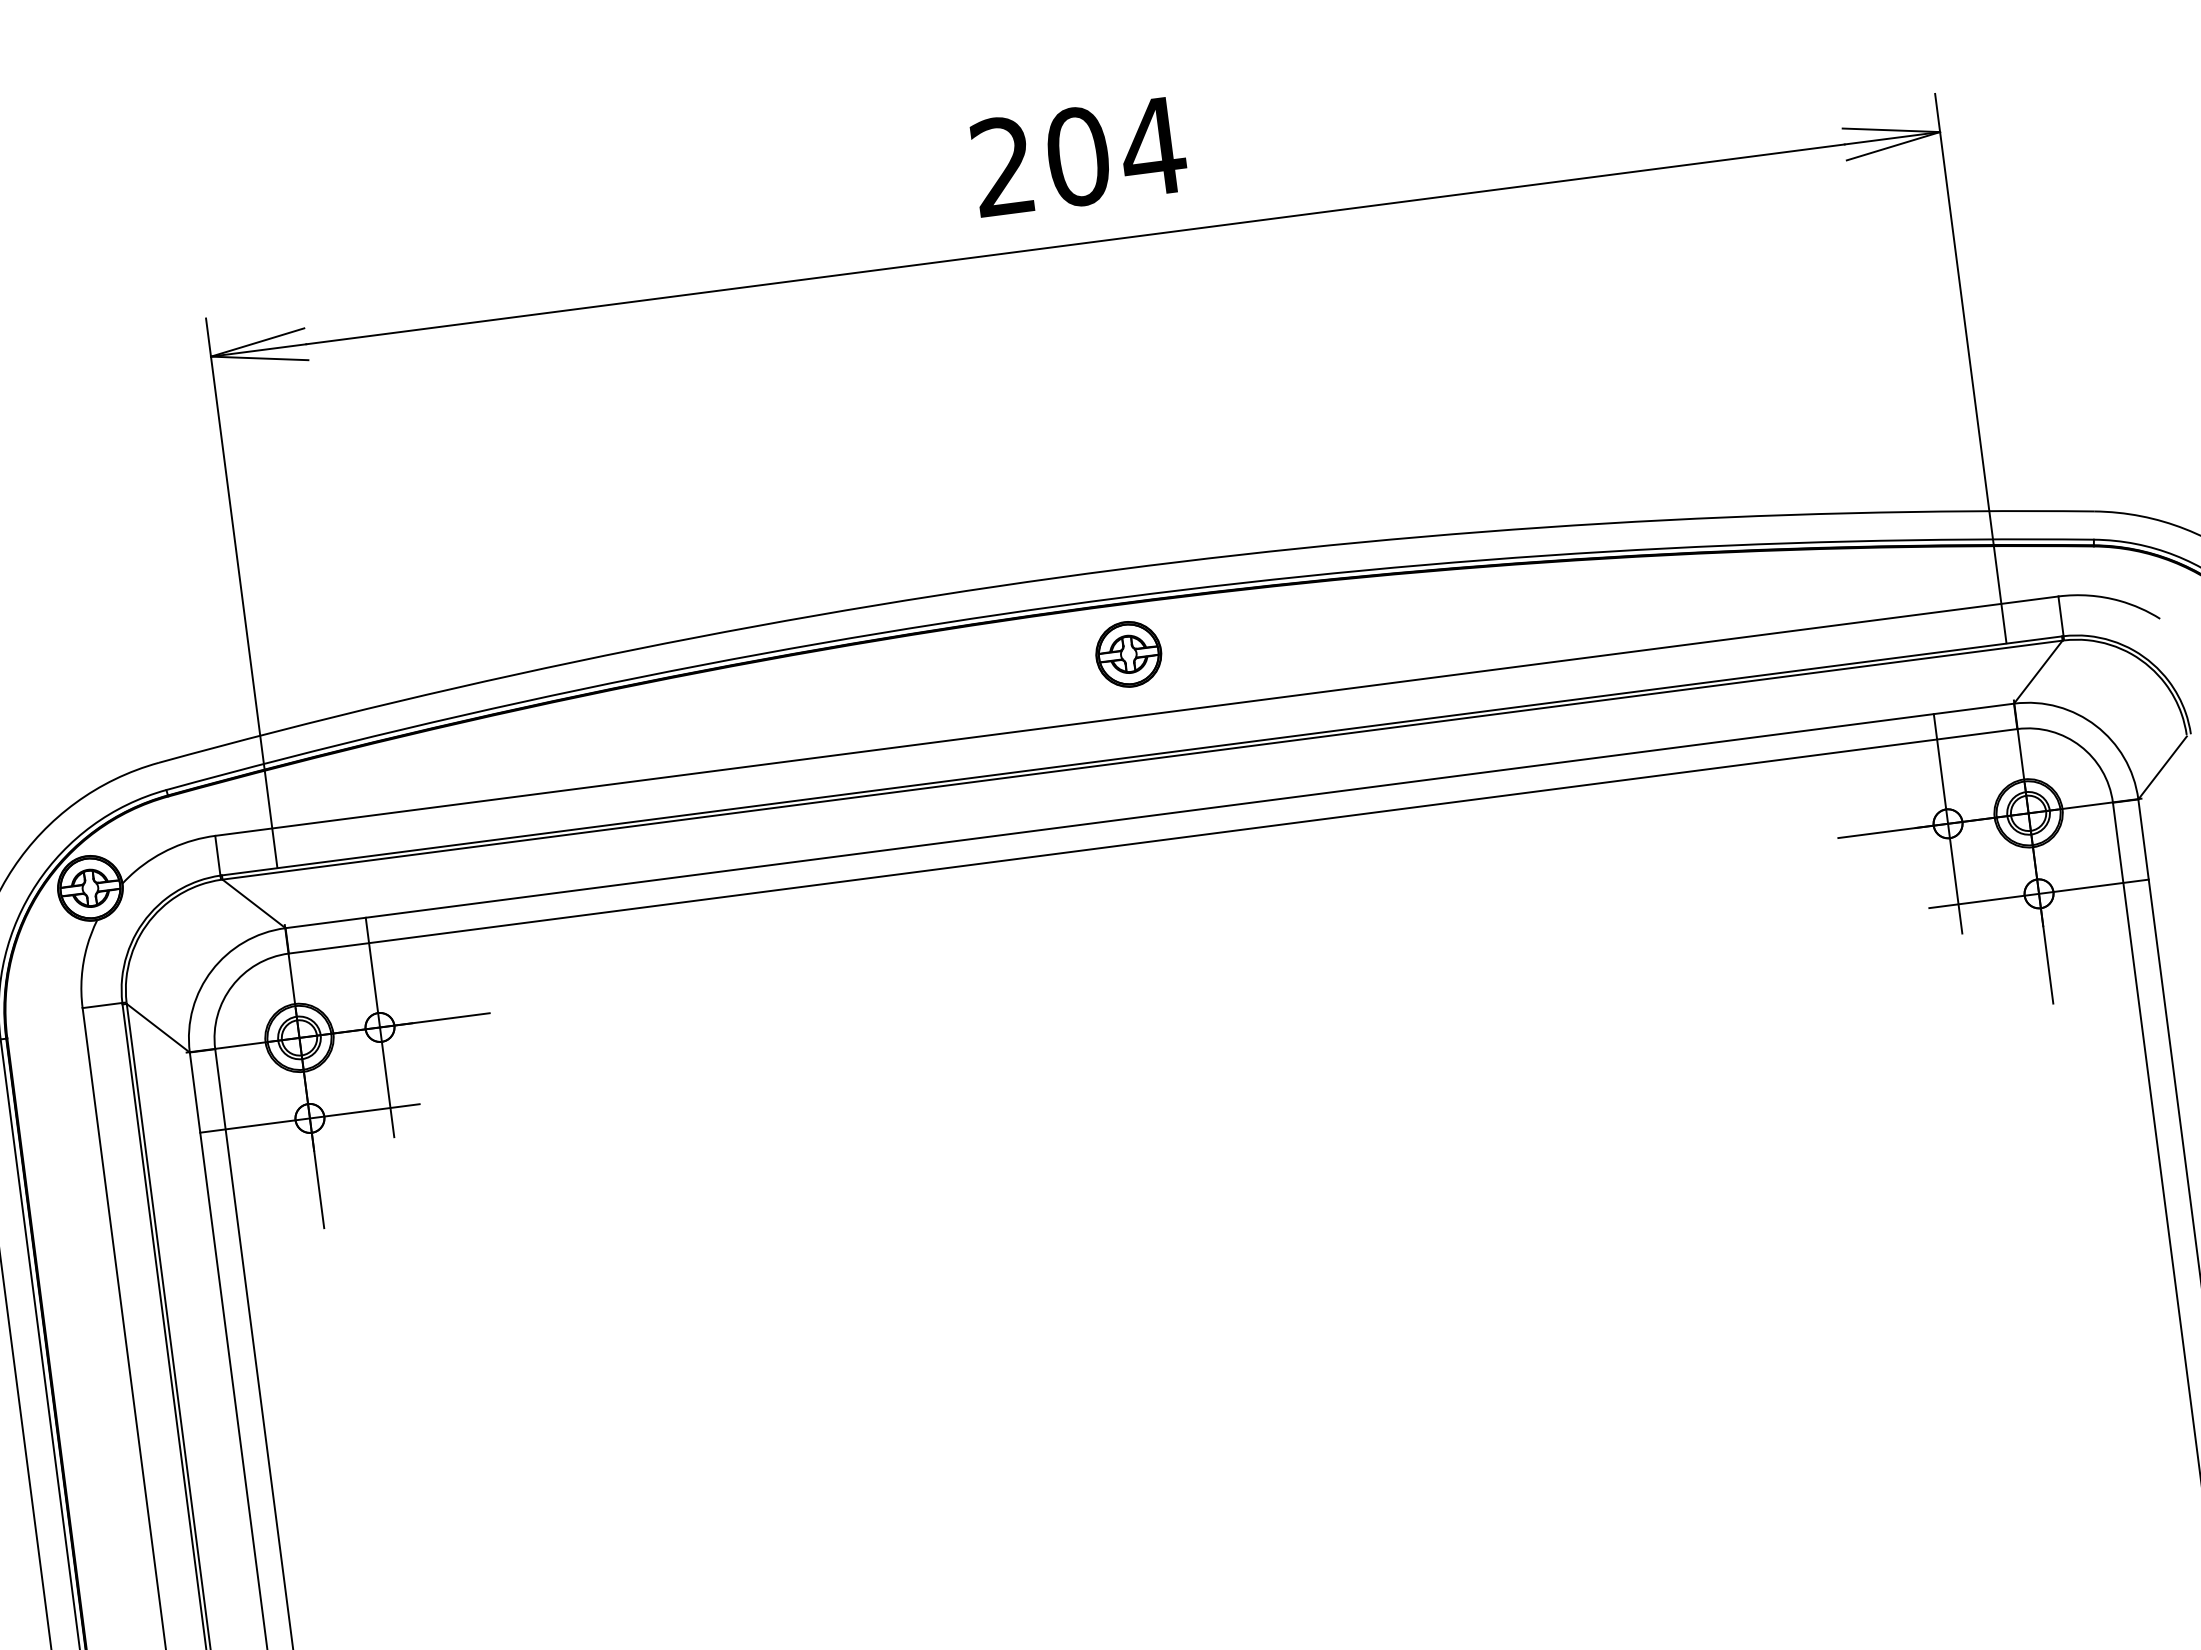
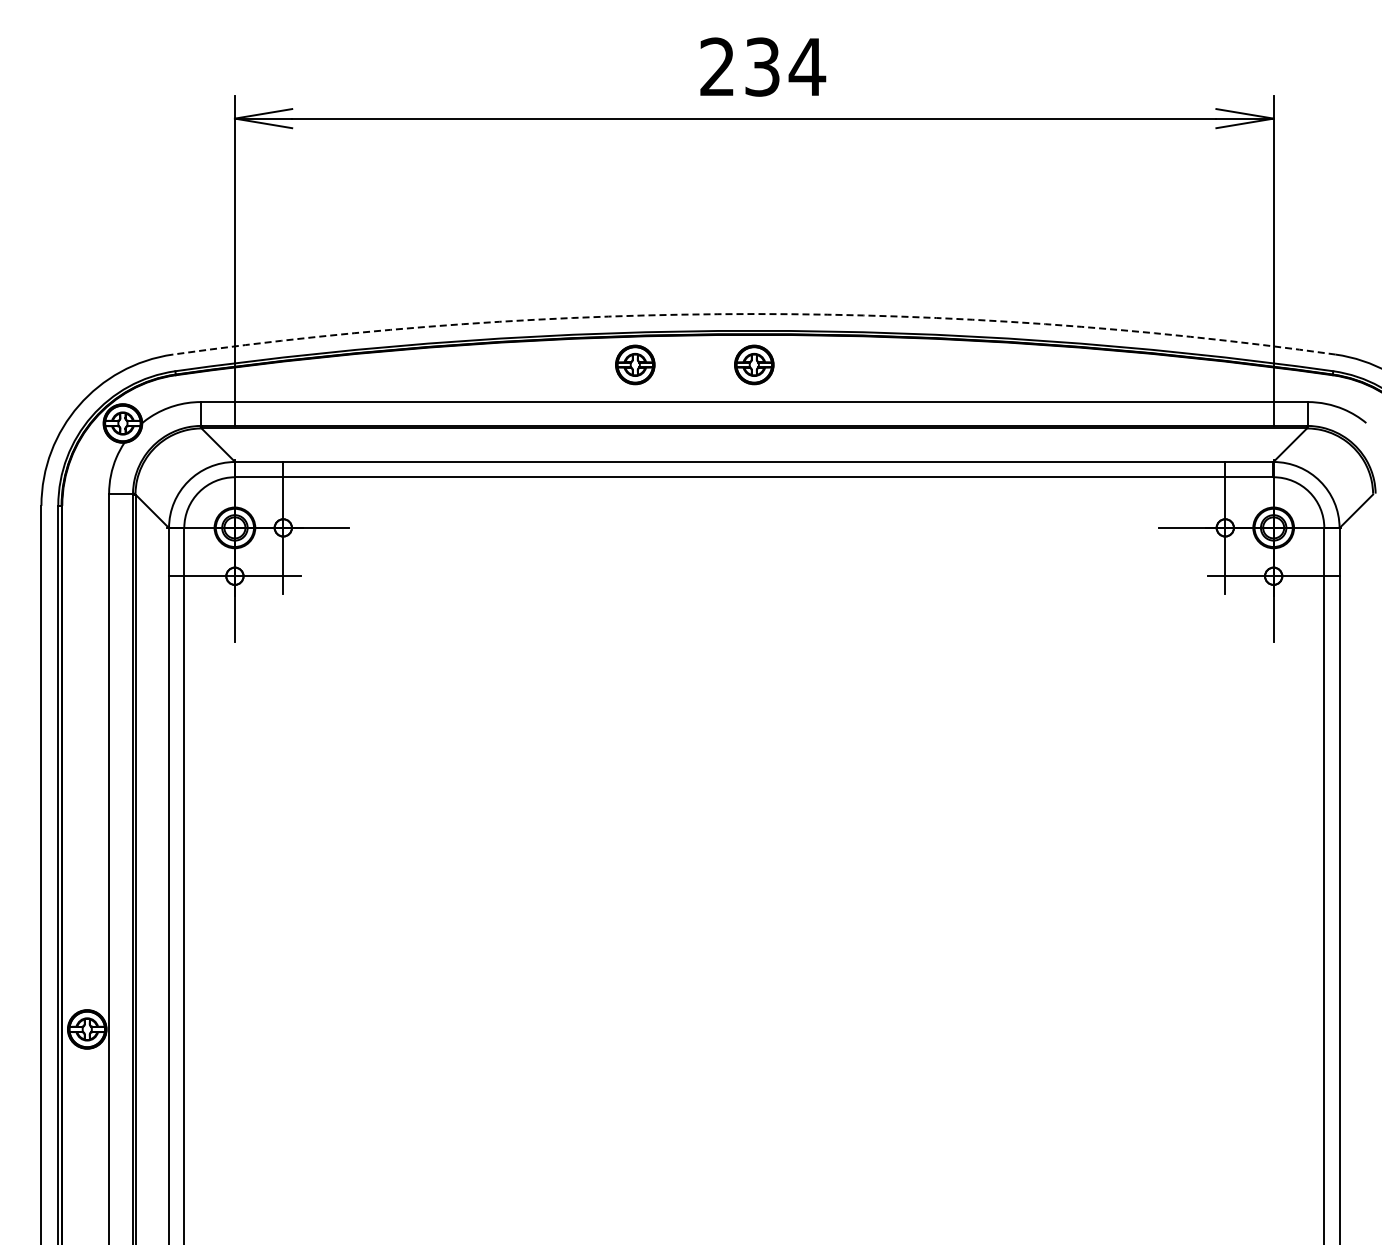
text: (1077, 155) -> (762, 66), 204 -> 234
arc: (1118, 570) -> (754, 314), solid -> dashed
part: (930, 679) -> (635, 364), added

